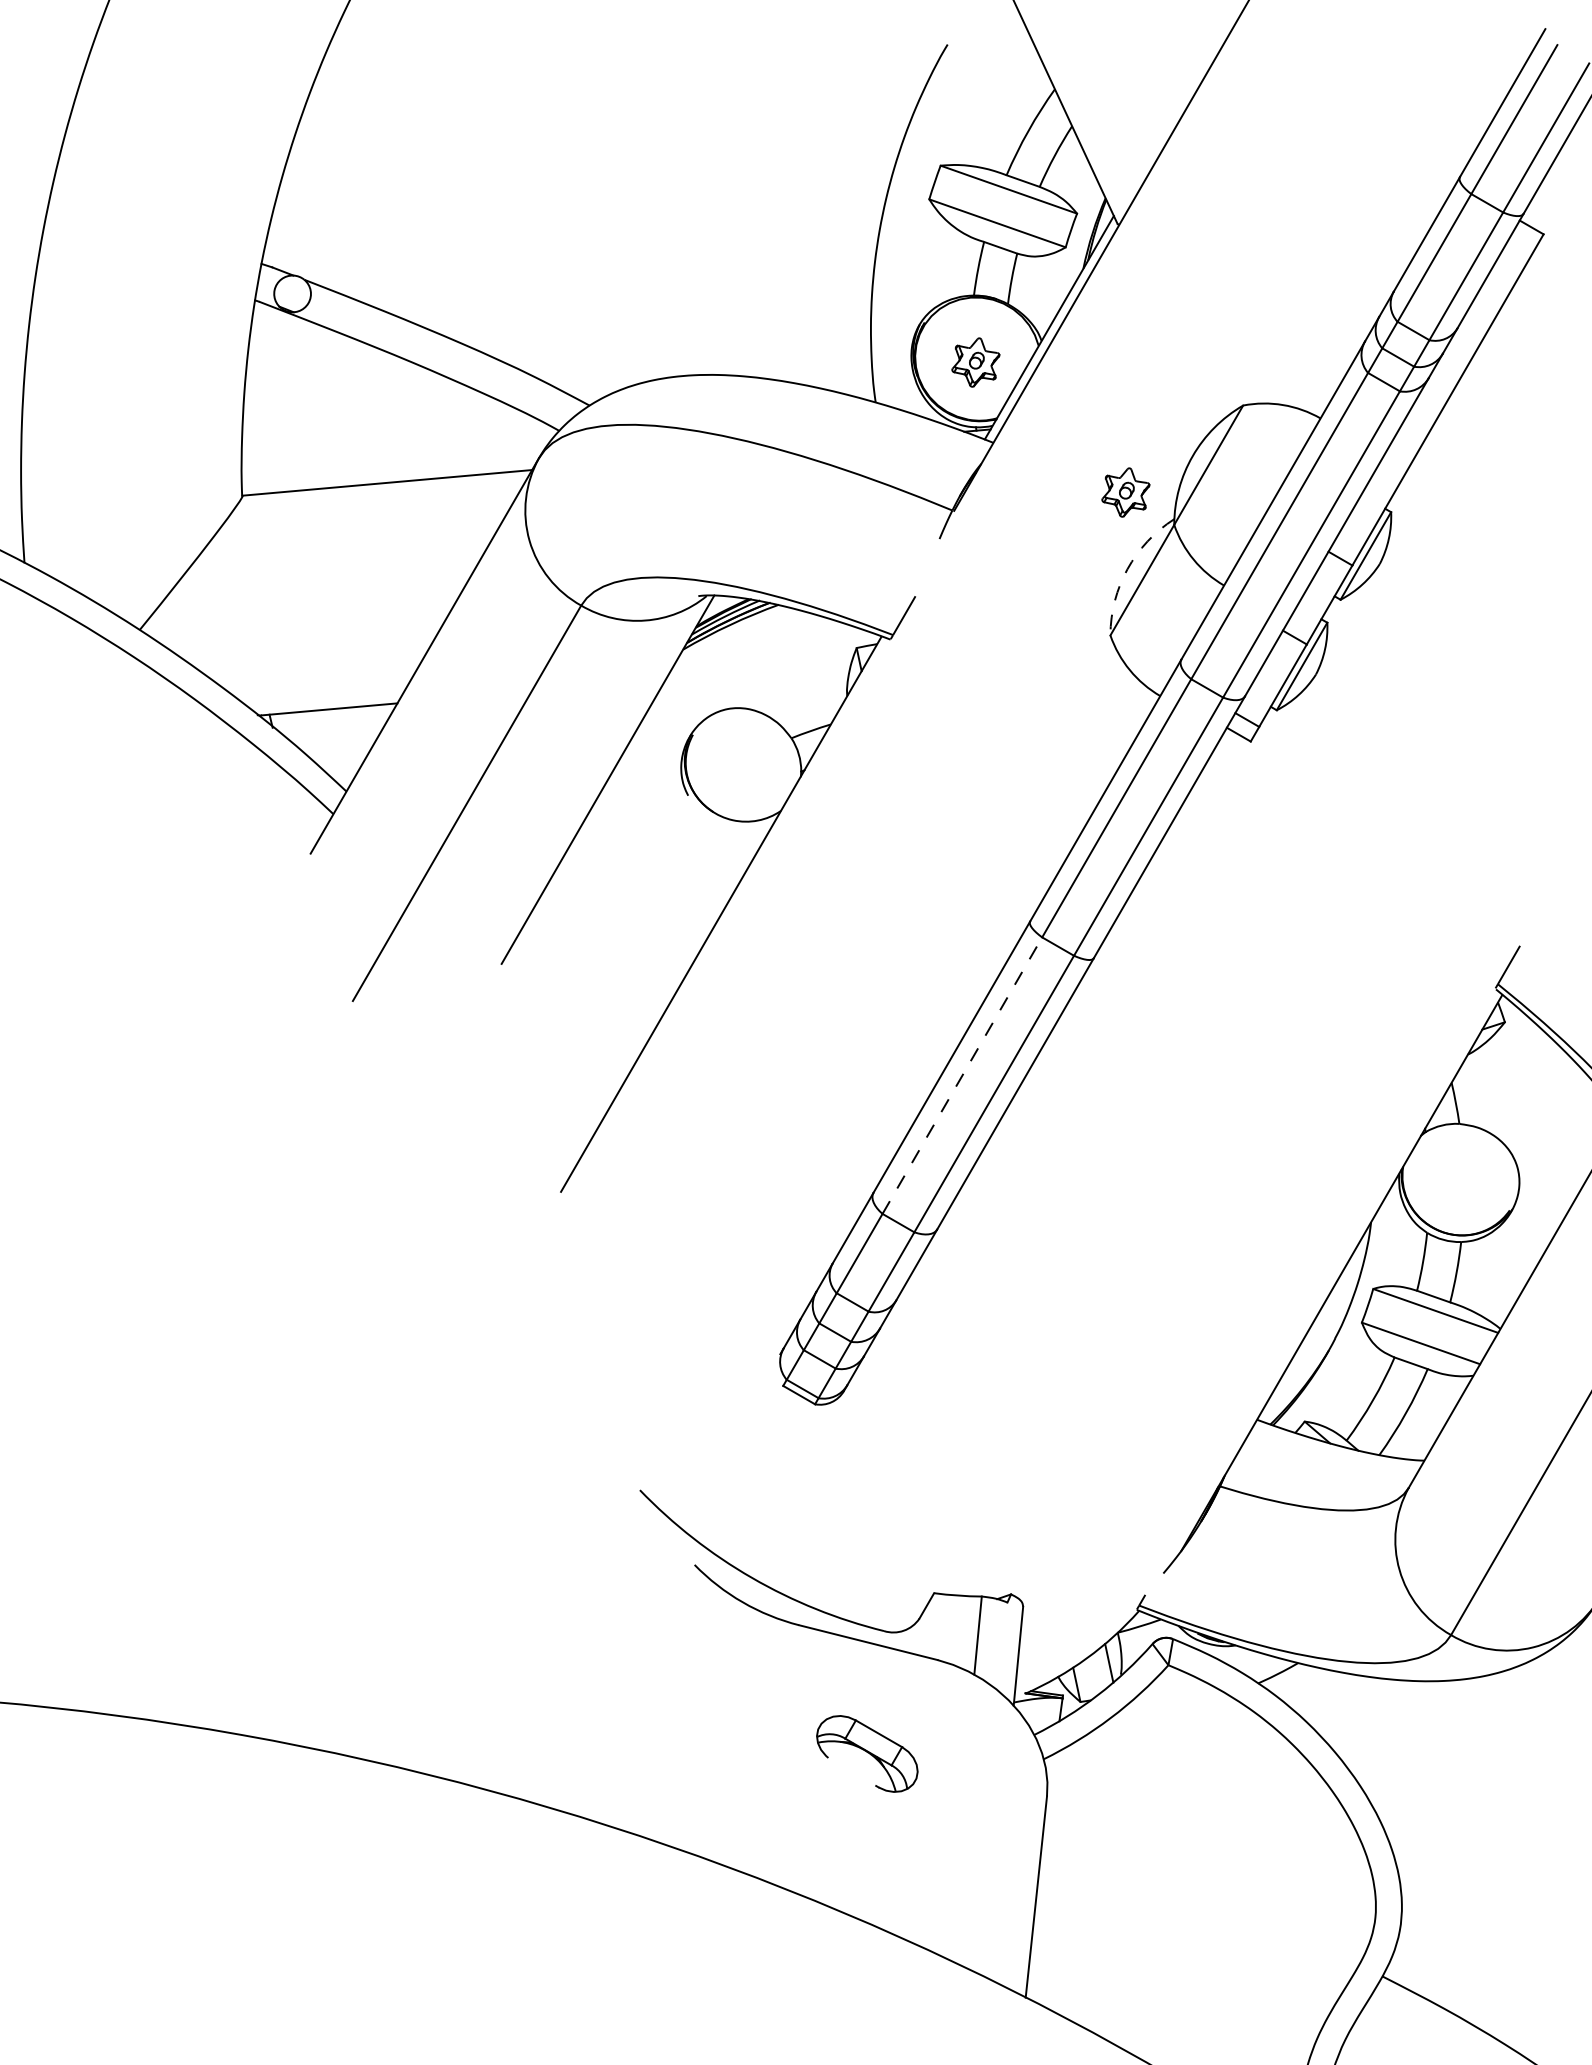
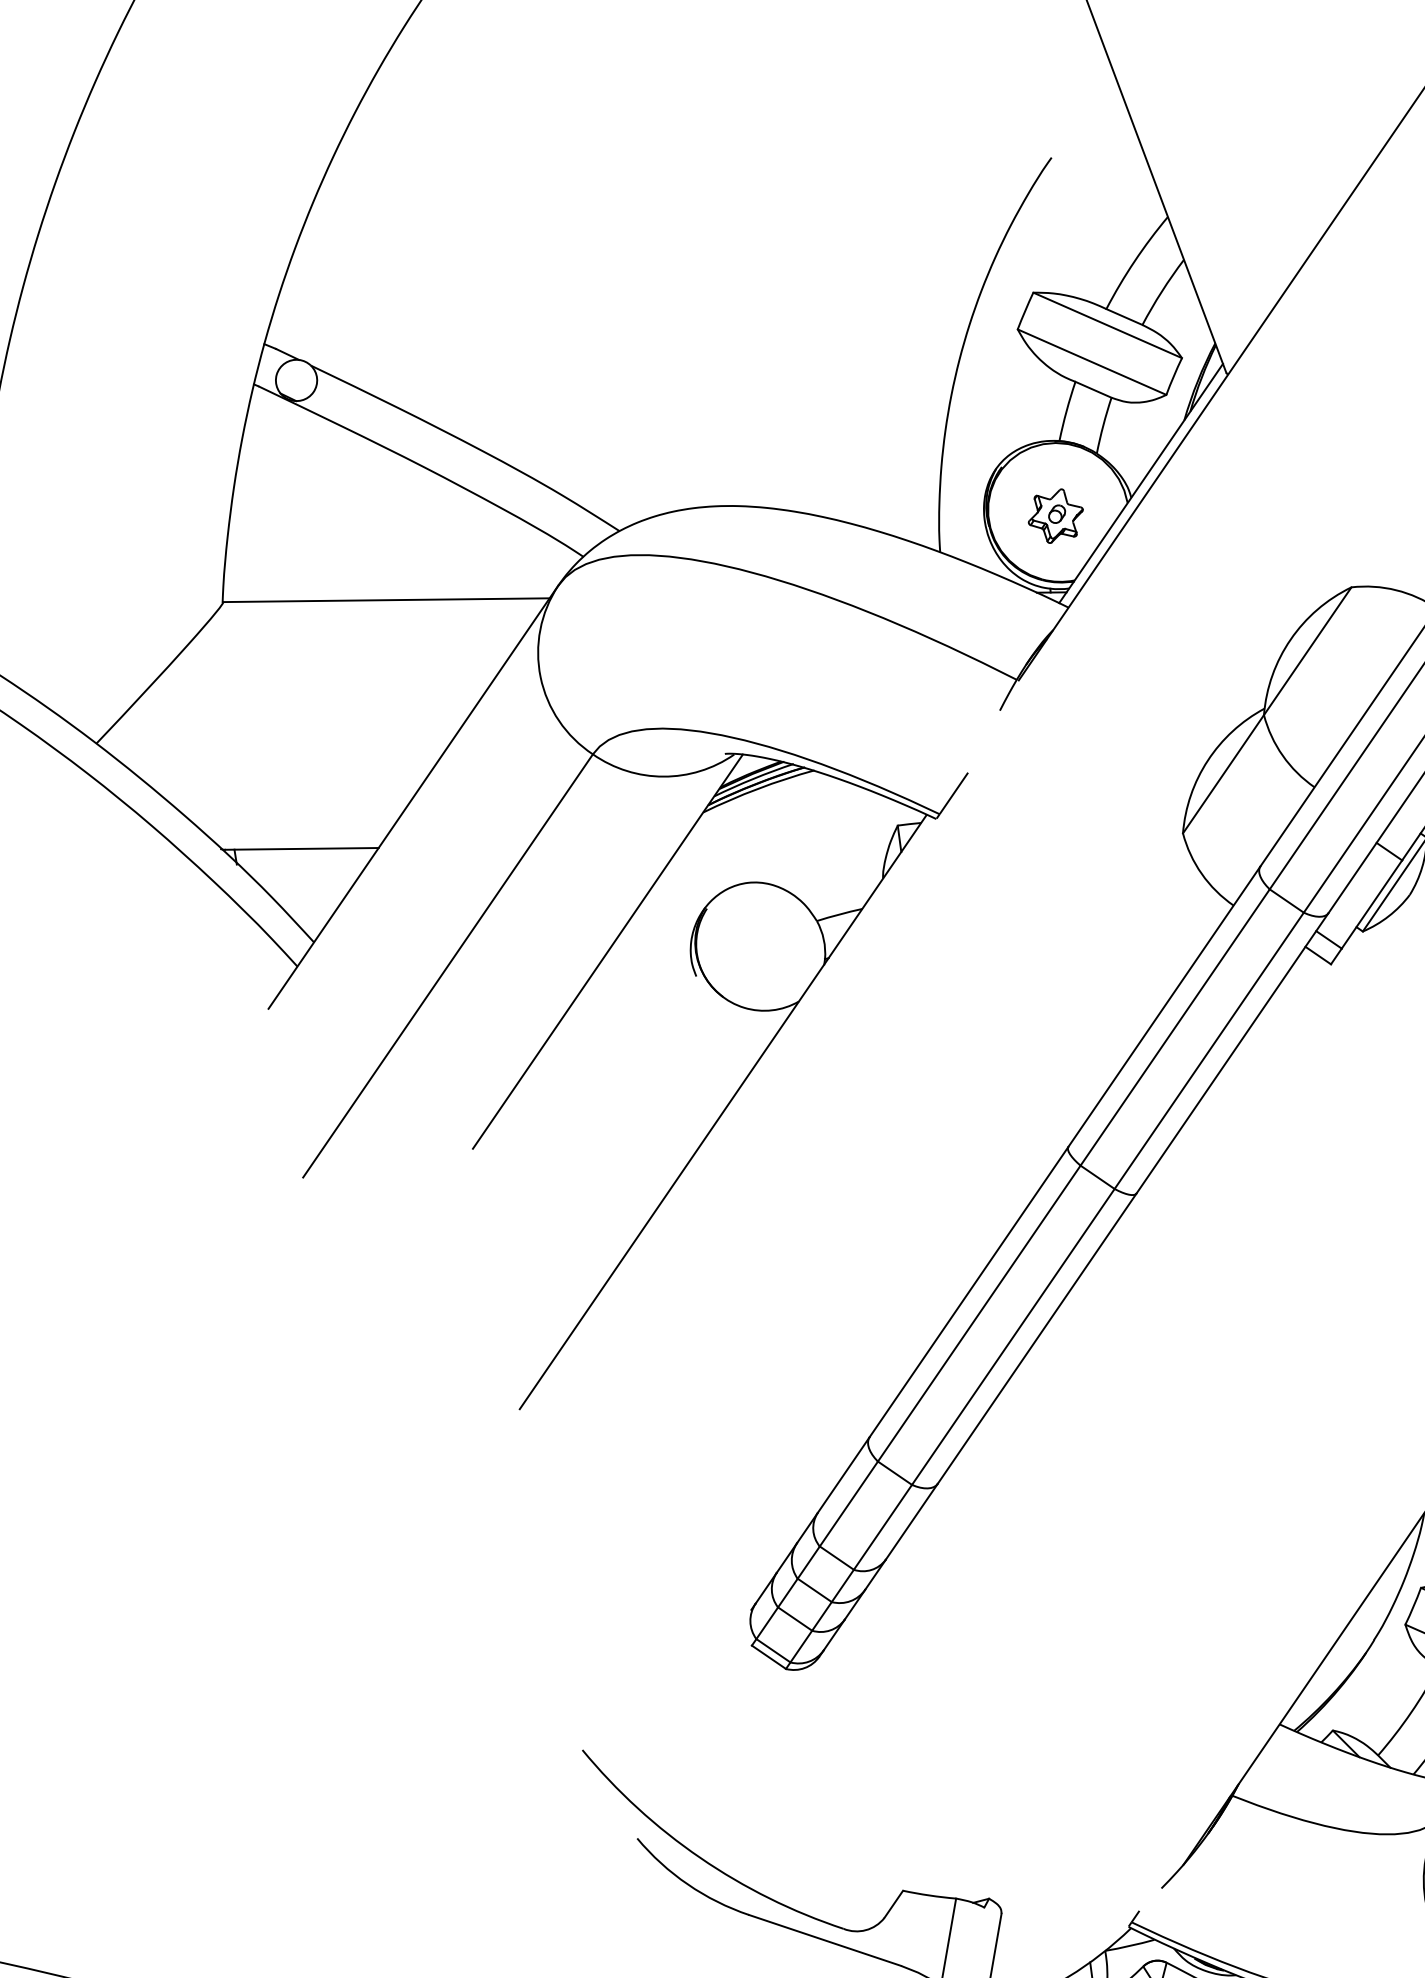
part: (1125, 492) -> (1212, 674), removed
arc: (1127, 569) -> (1207, 760), dashed -> solid
line: (962, 1075) -> (979, 1313), dashed -> solid

